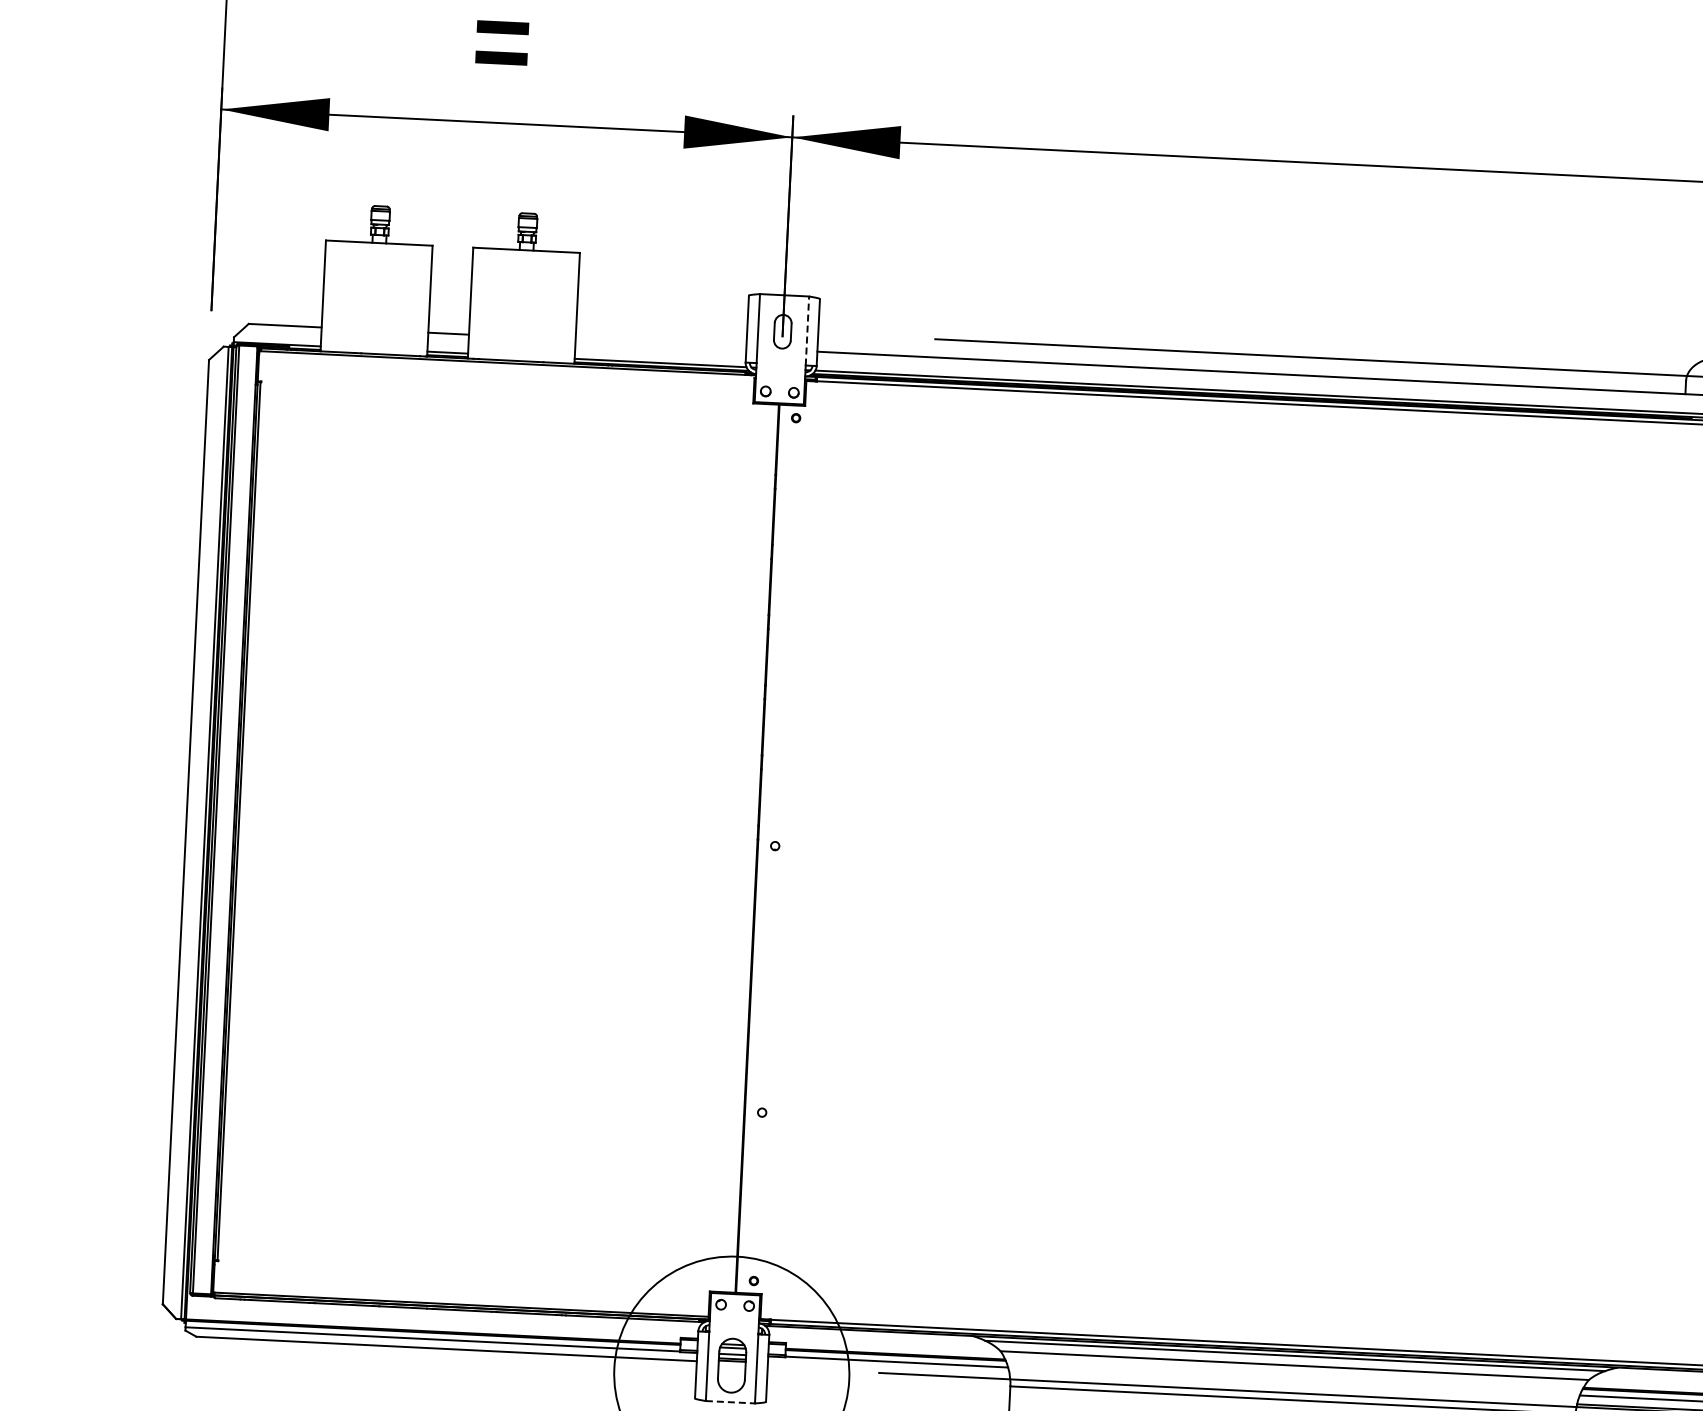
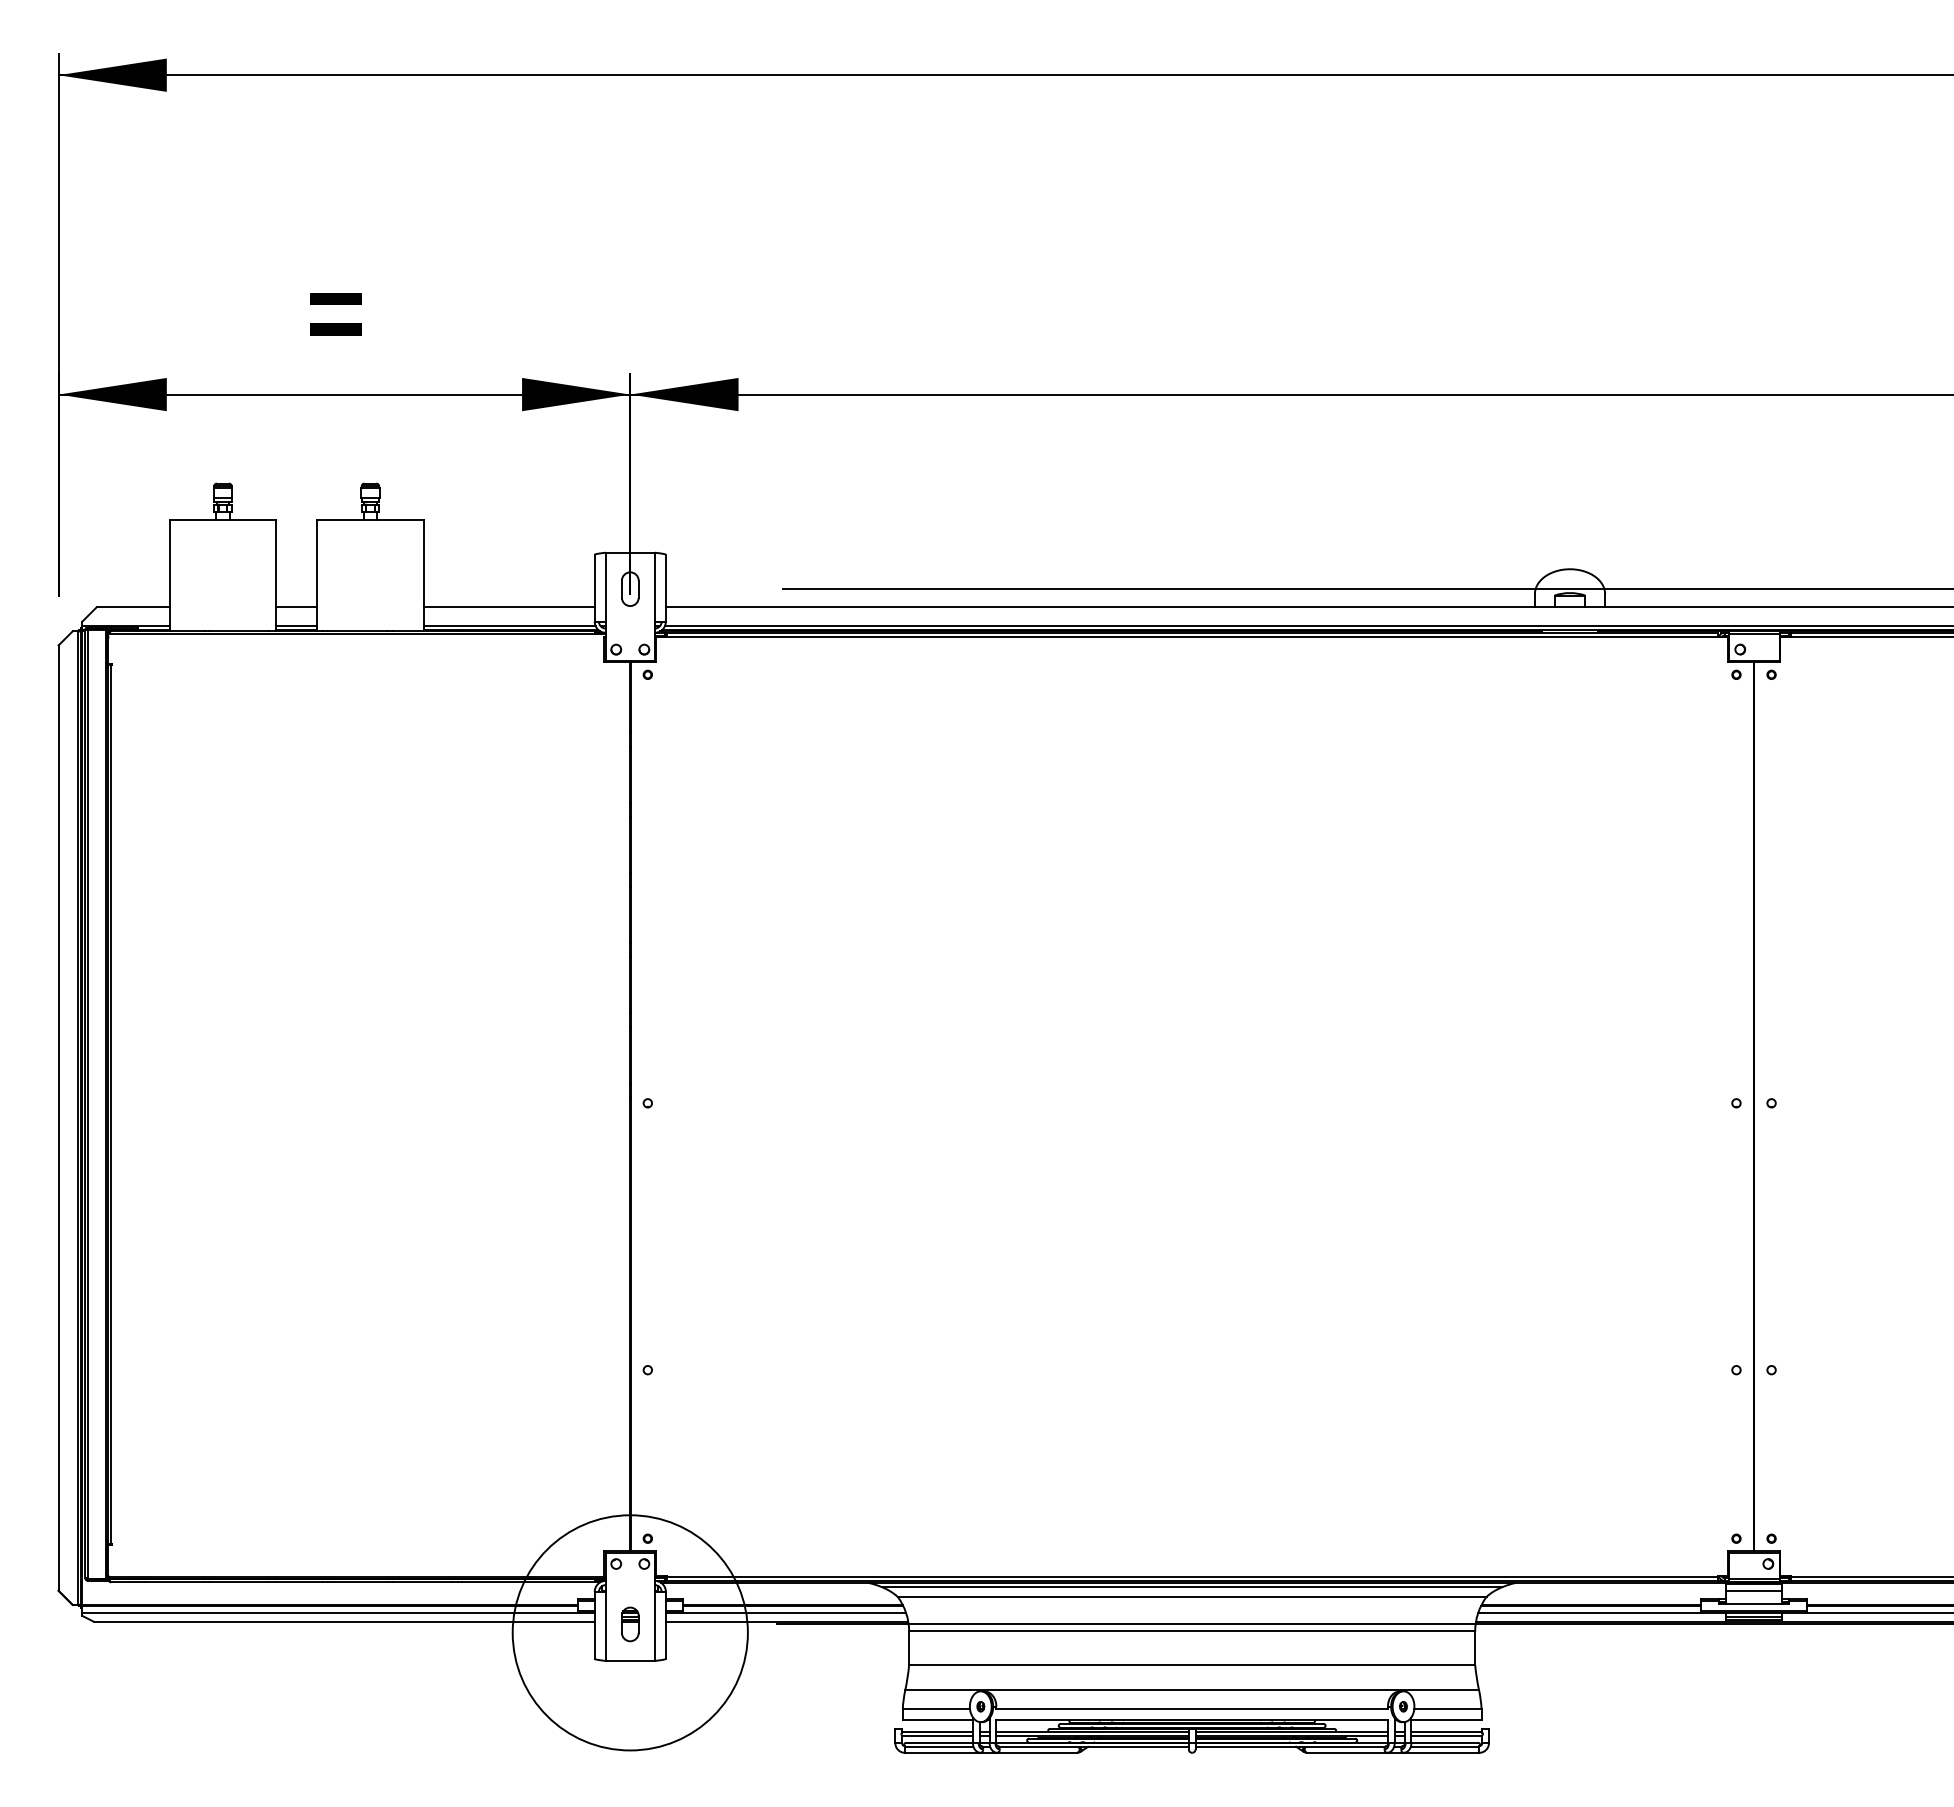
line: (807, 331) -> (654, 587), dashed -> solid
line: (660, 344) -> (508, 607), added
part: (732, 1365) -> (630, 1624), size x0.62
line: (888, 1370) -> (786, 1621), added
line: (730, 1401) -> (630, 1660), dashed -> solid

